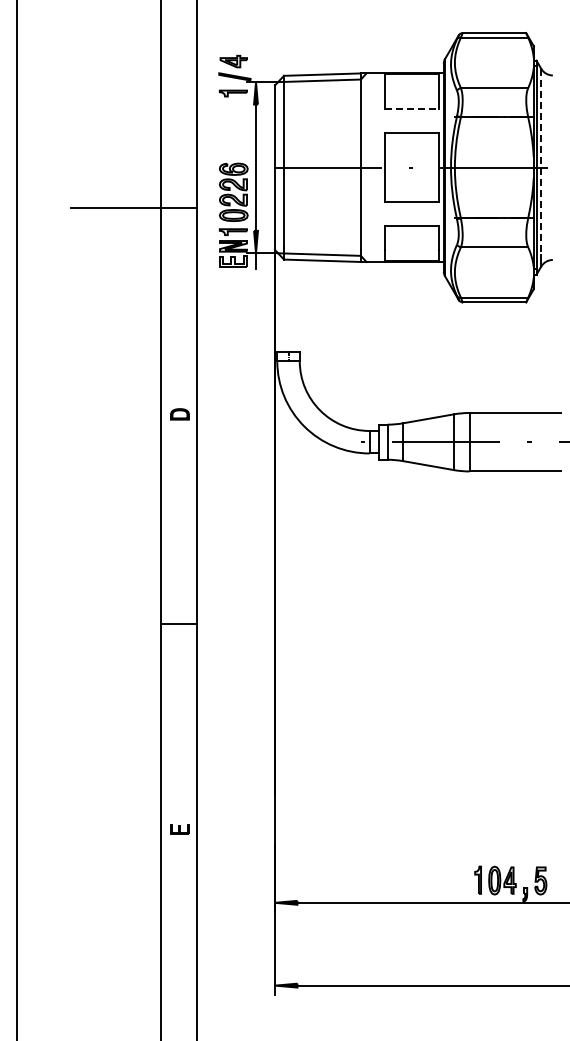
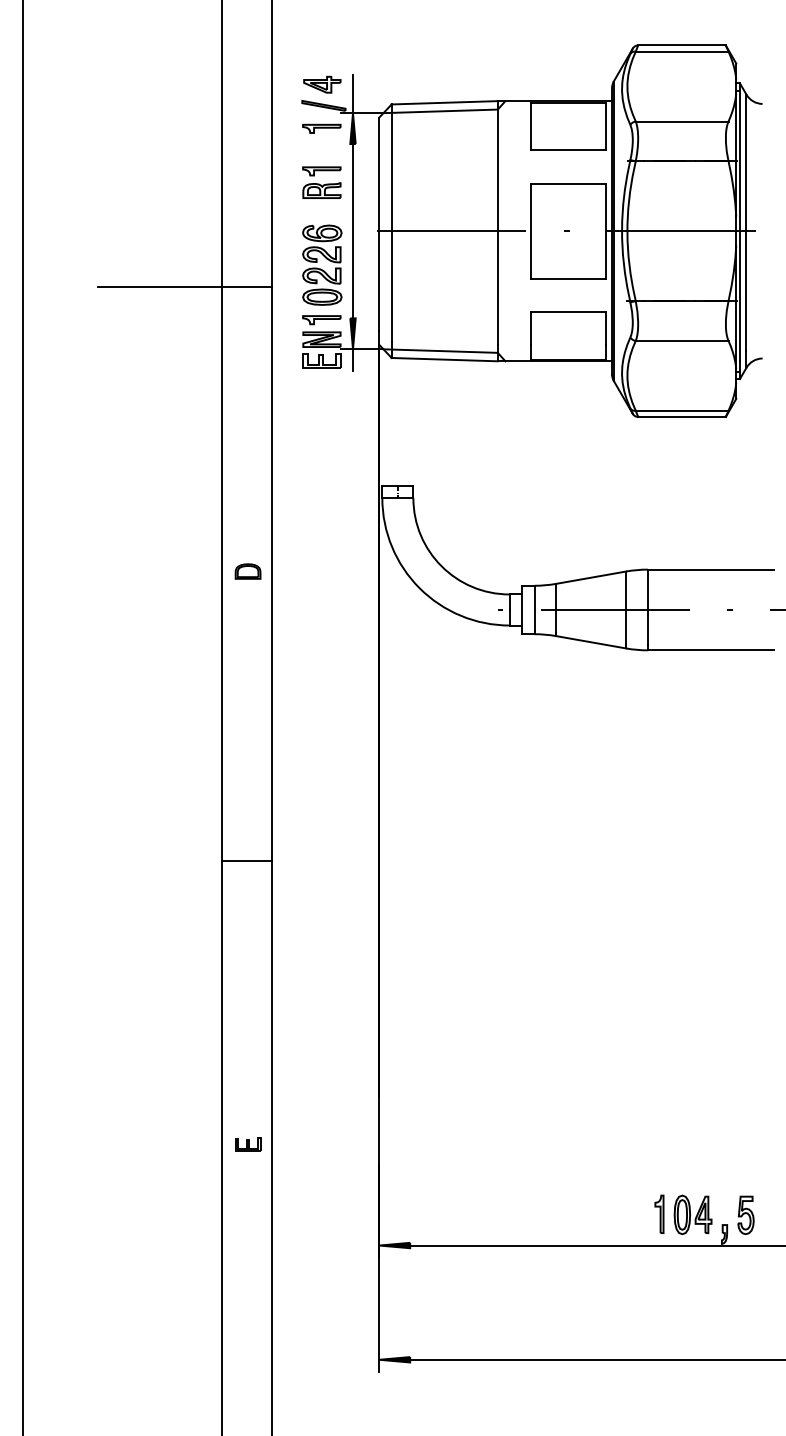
line: (256, 68) -> (353, 94), added
line: (412, 108) -> (568, 149), dashed -> solid
part: (232, 132) -> (320, 182), added
line: (541, 161) -> (746, 222), dashed -> solid

